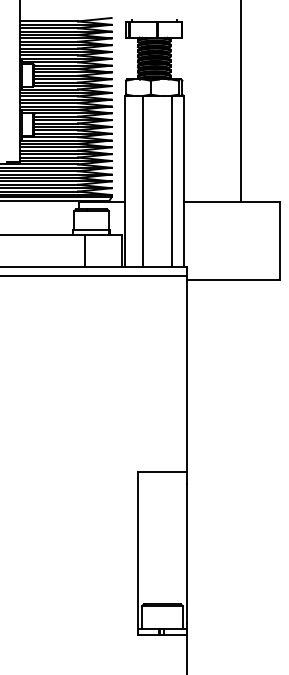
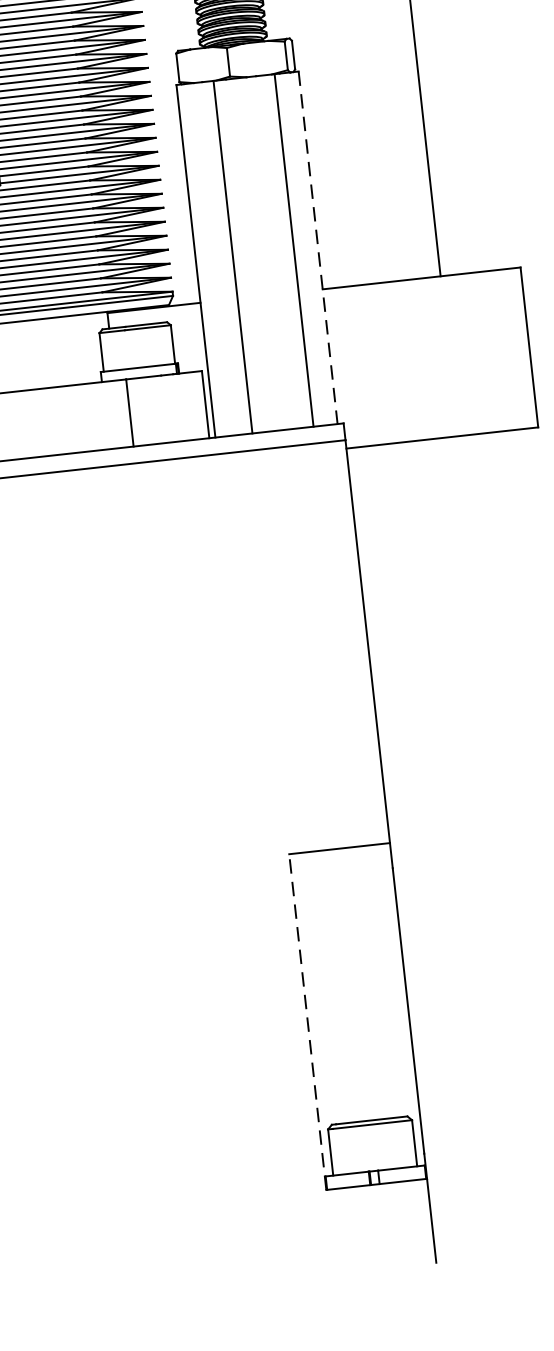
line: (183, 181) -> (317, 247), solid -> dashed
line: (137, 553) -> (306, 1022), solid -> dashed

